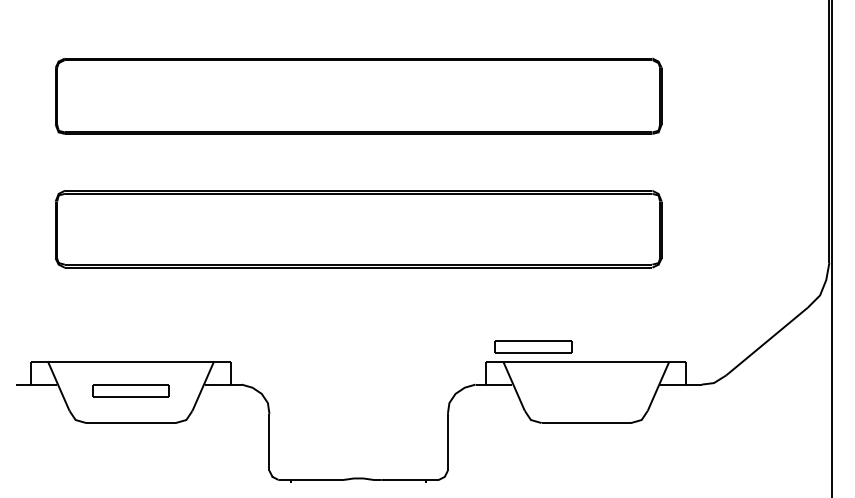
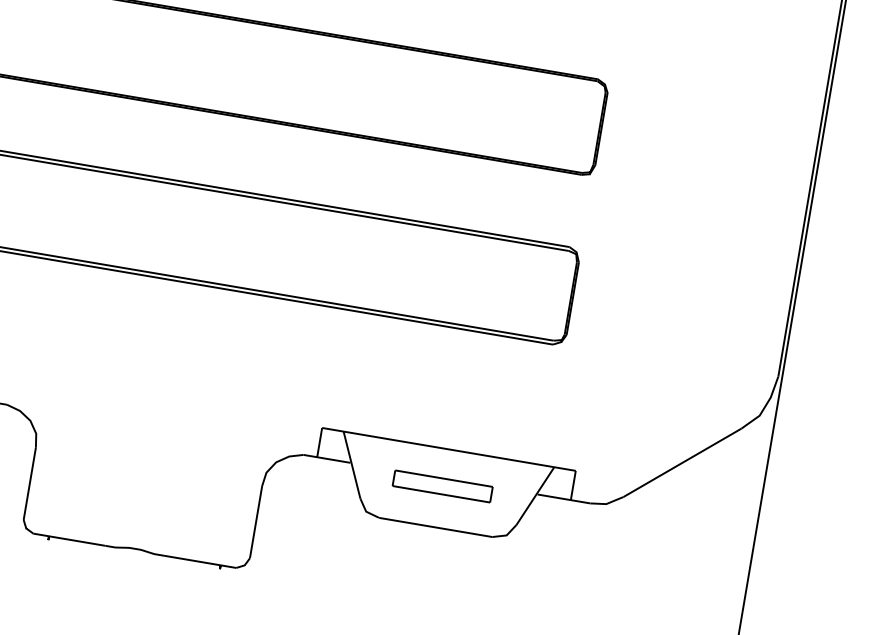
part: (533, 346) -> (443, 486), moved

